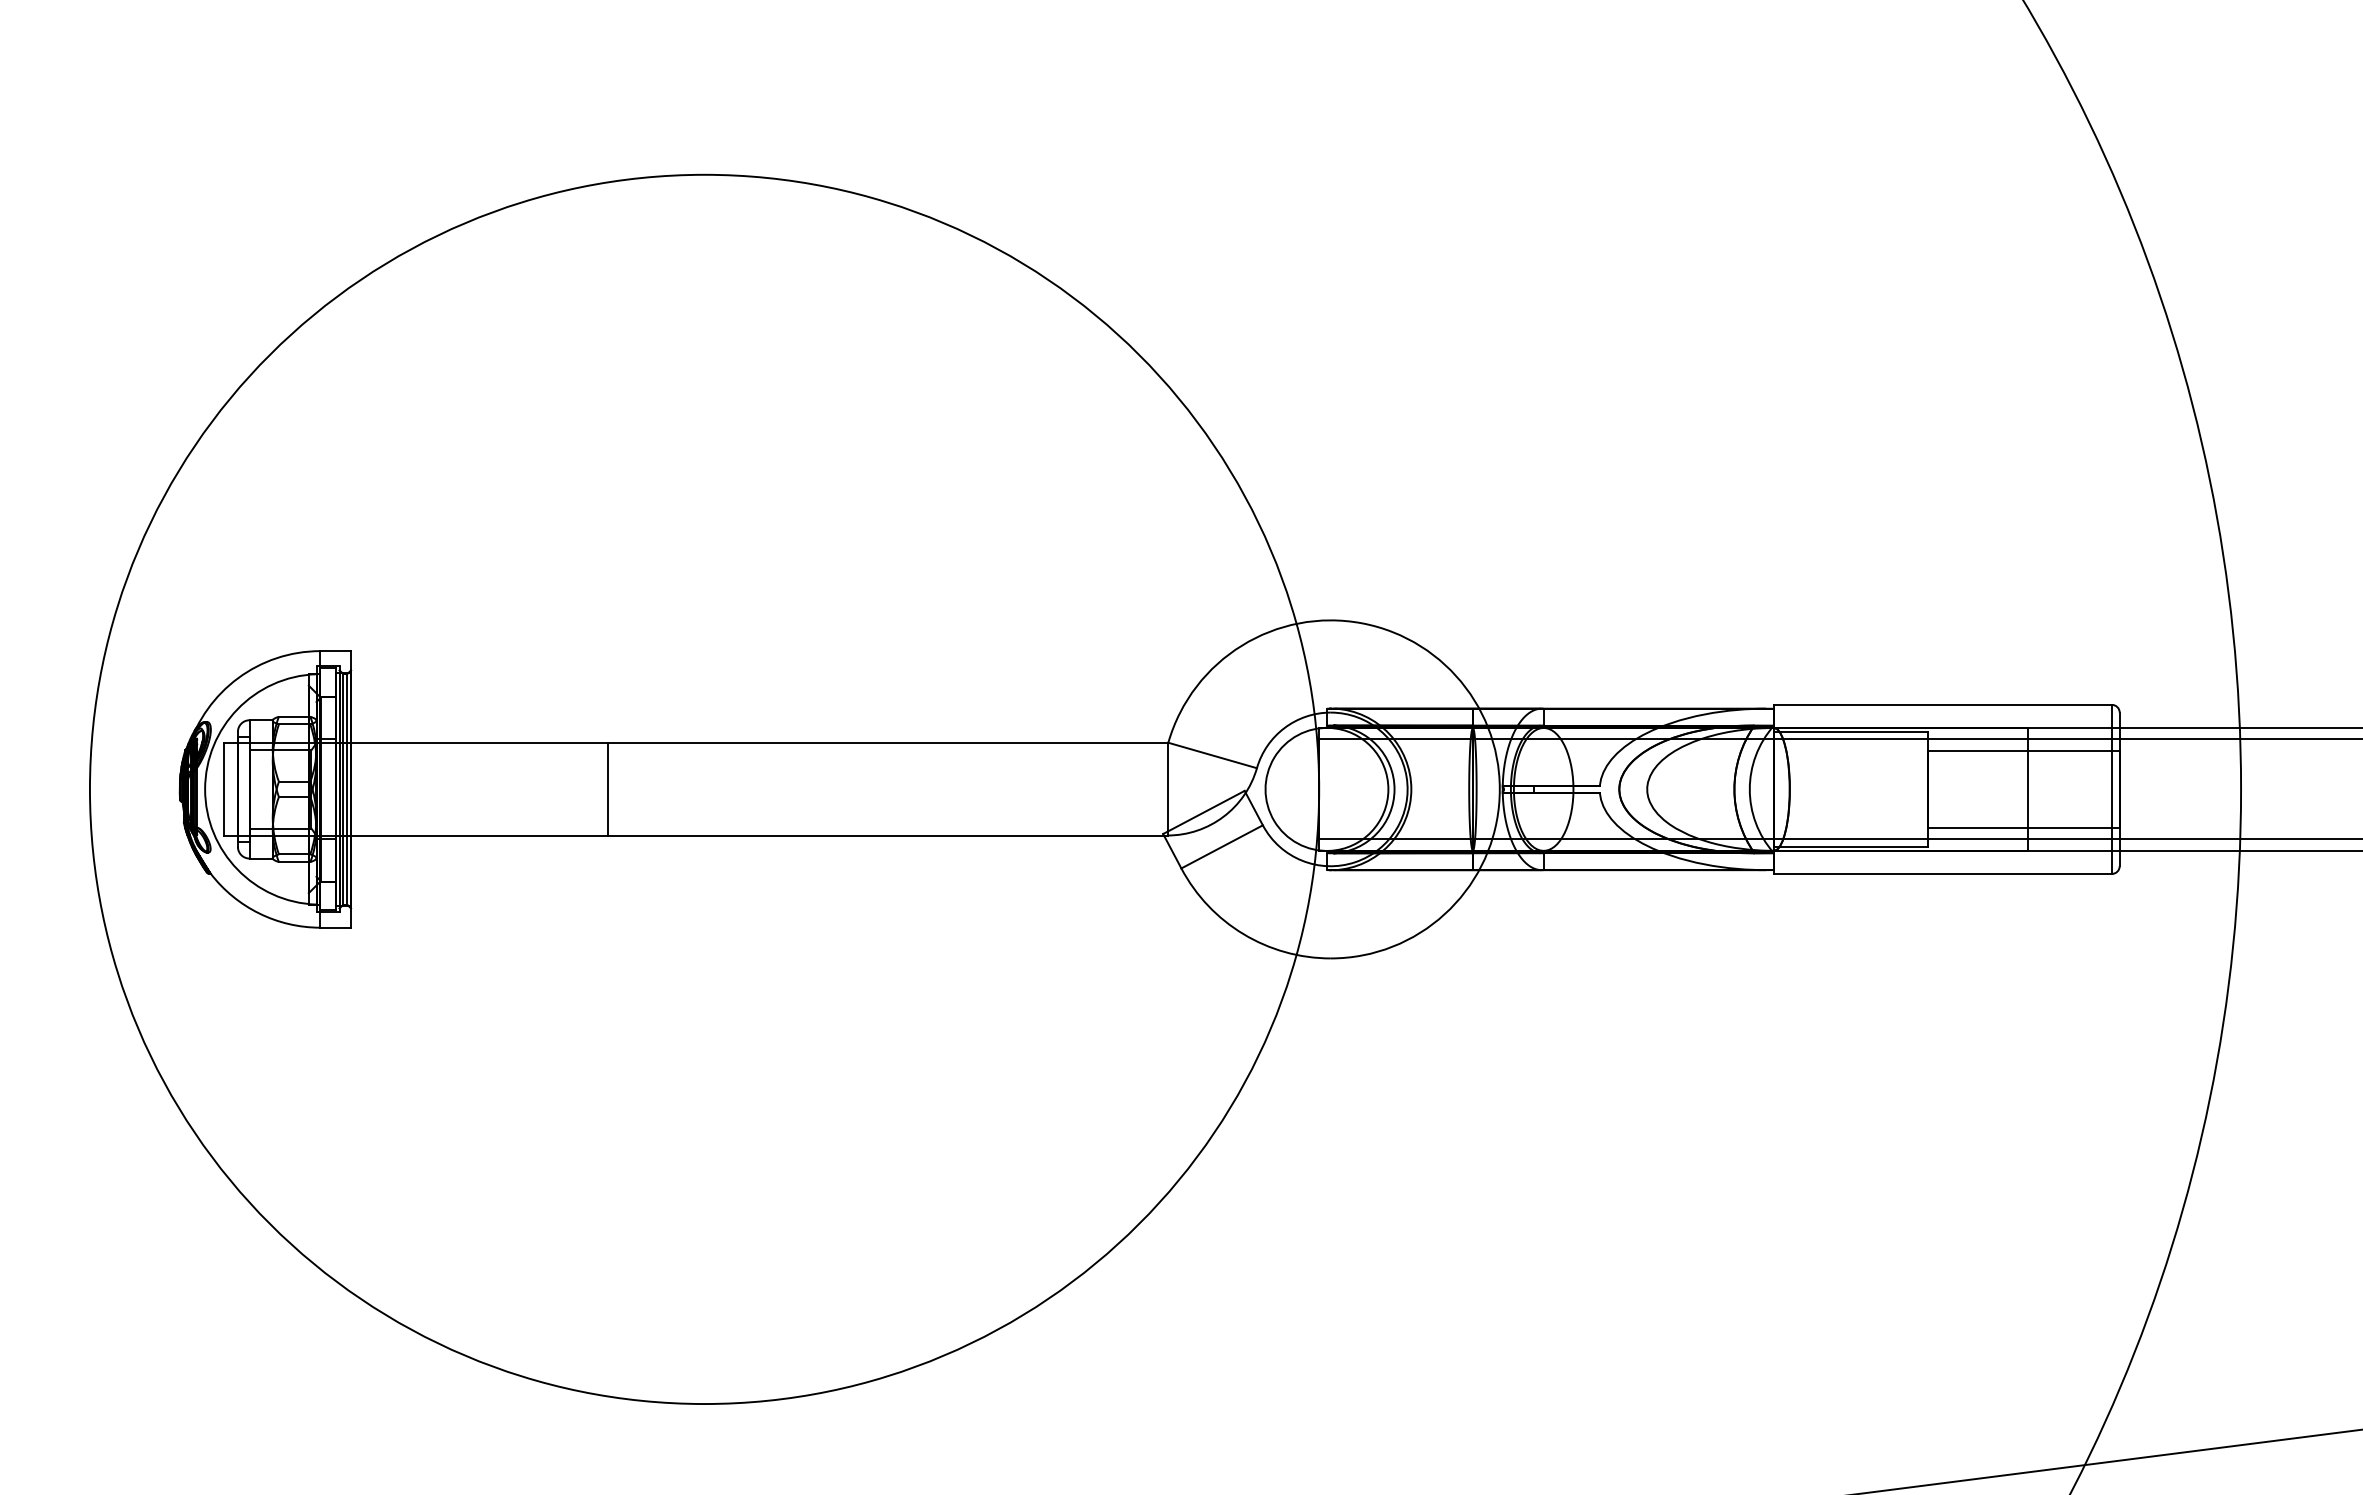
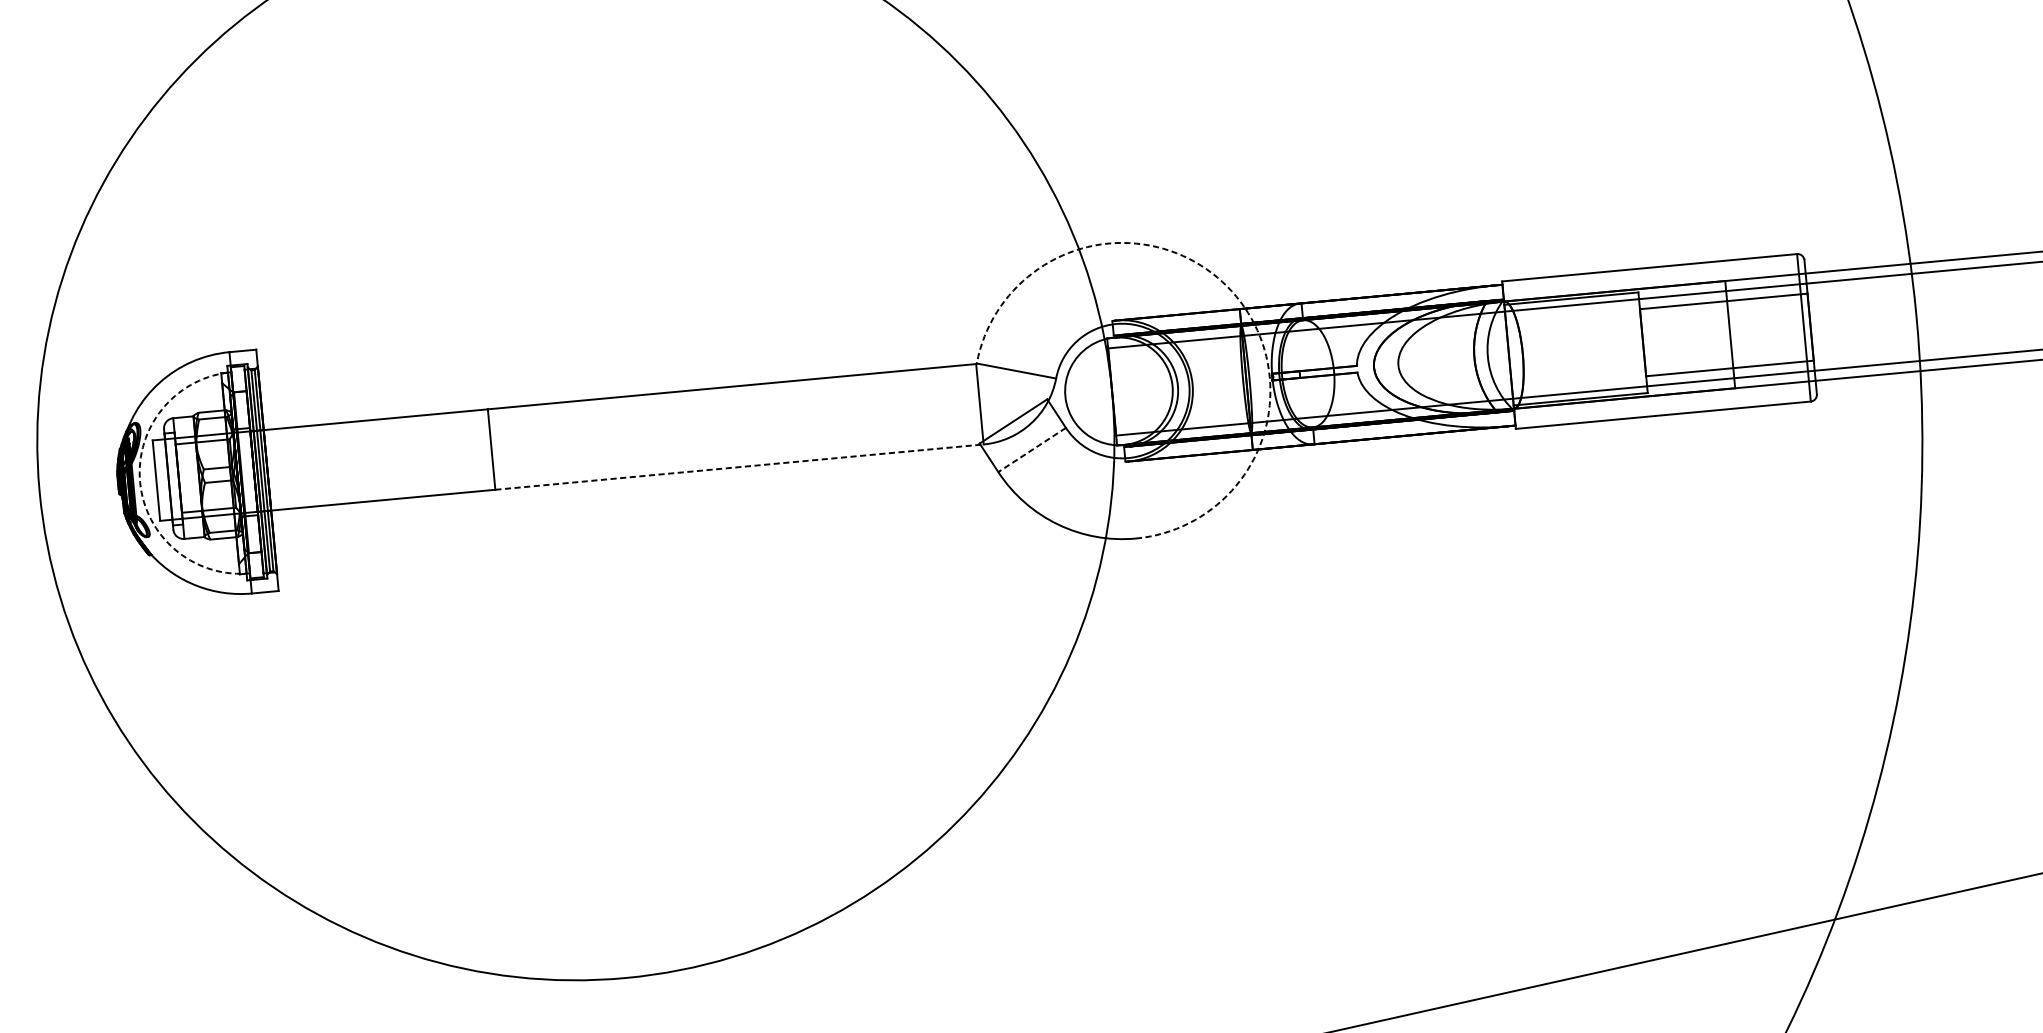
arc: (1465, 687) -> (1231, 291), solid -> dashed
arc: (205, 789) -> (140, 482), solid -> dashed
line: (887, 835) -> (739, 467), solid -> dashed
line: (1221, 847) -> (1031, 450), solid -> dashed

